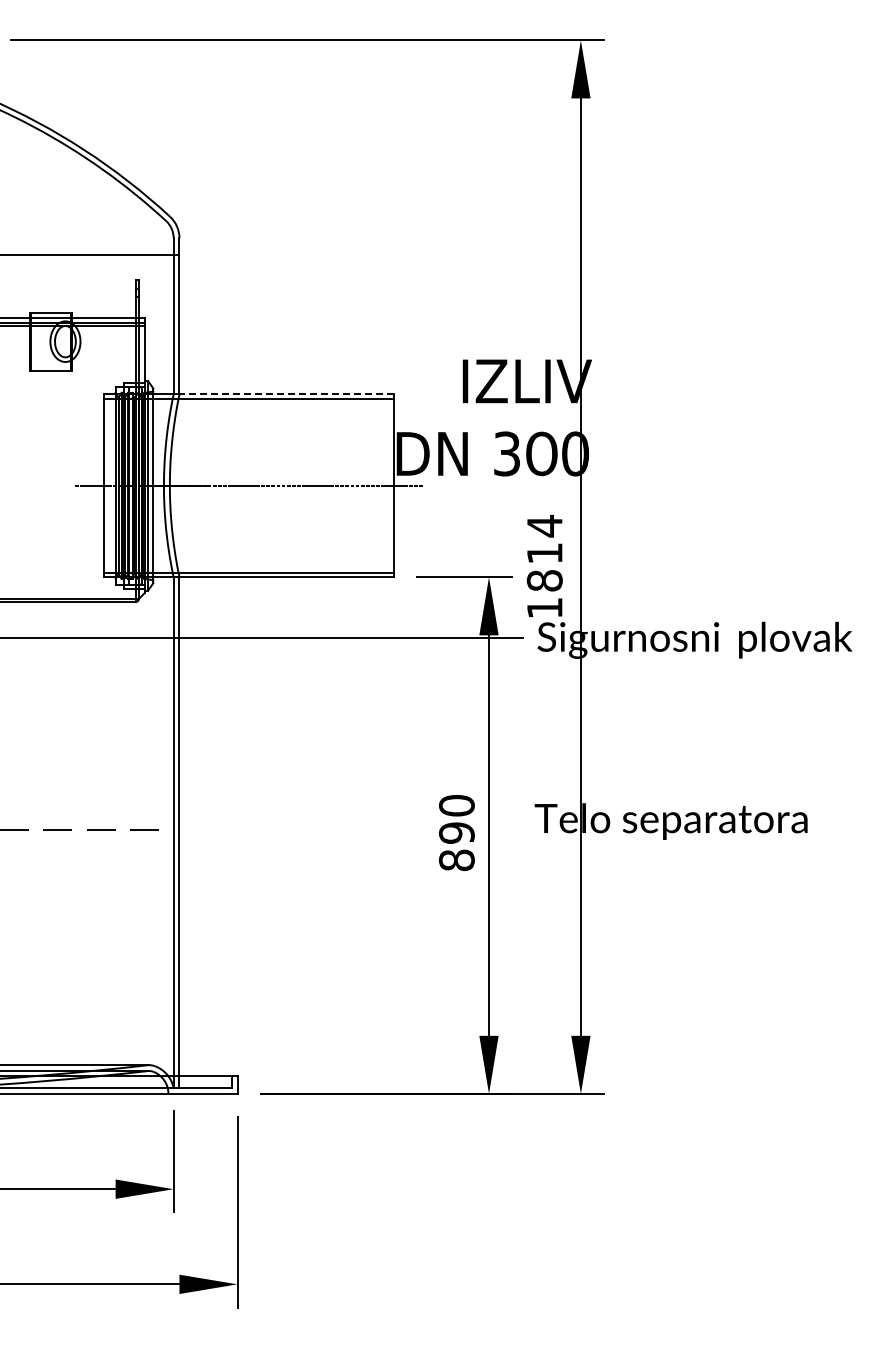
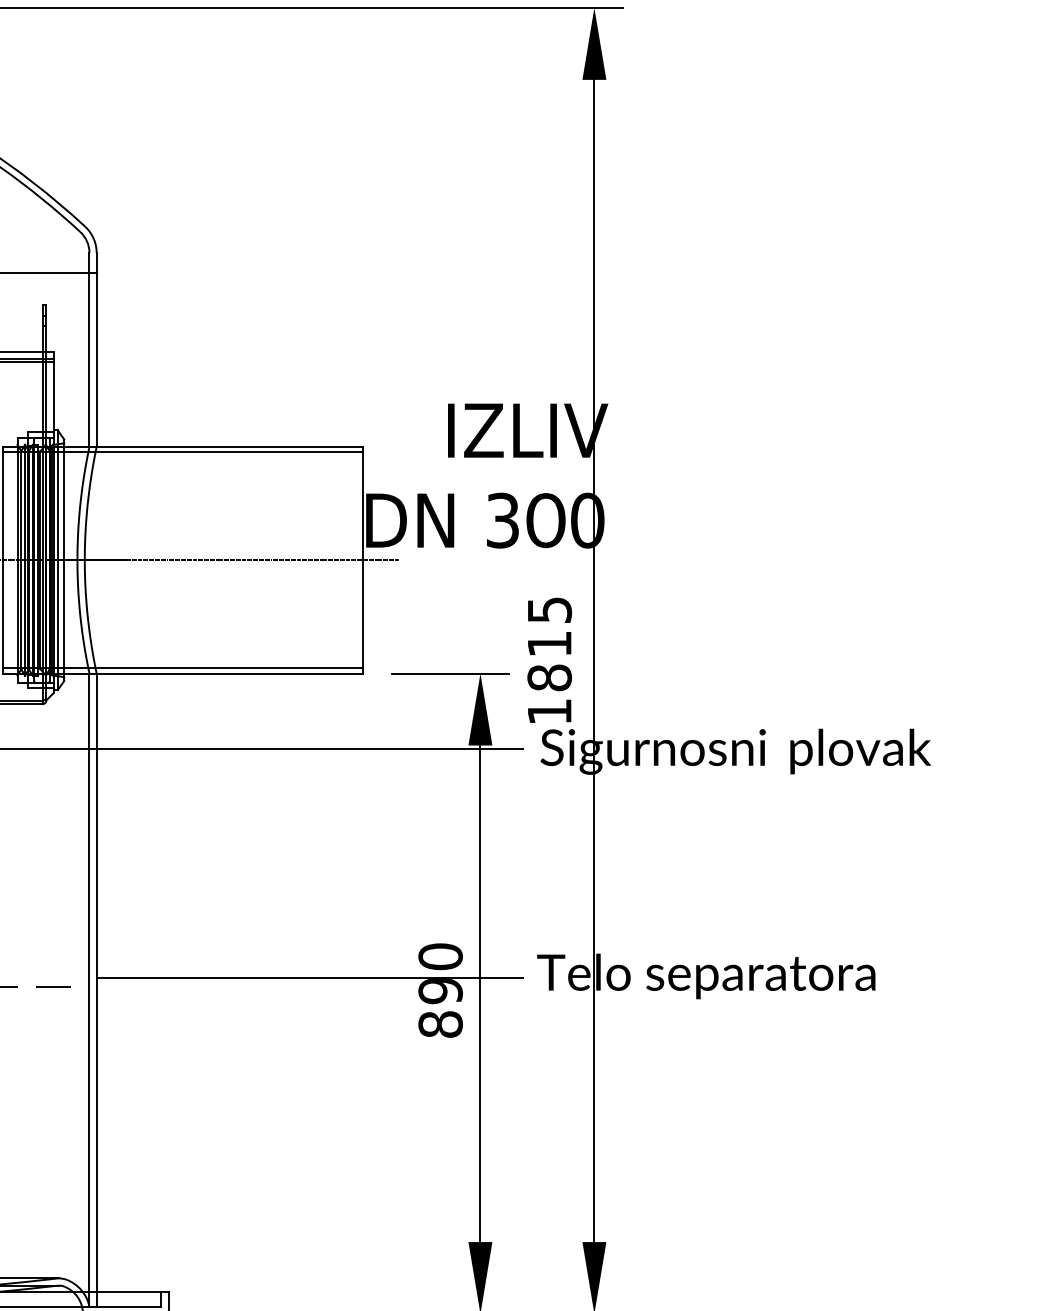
line: (286, 394) -> (229, 446), dashed -> solid
text: (544, 525) -> (549, 609), 1814 -> 1815
line: (351, 822) -> (309, 977), added

